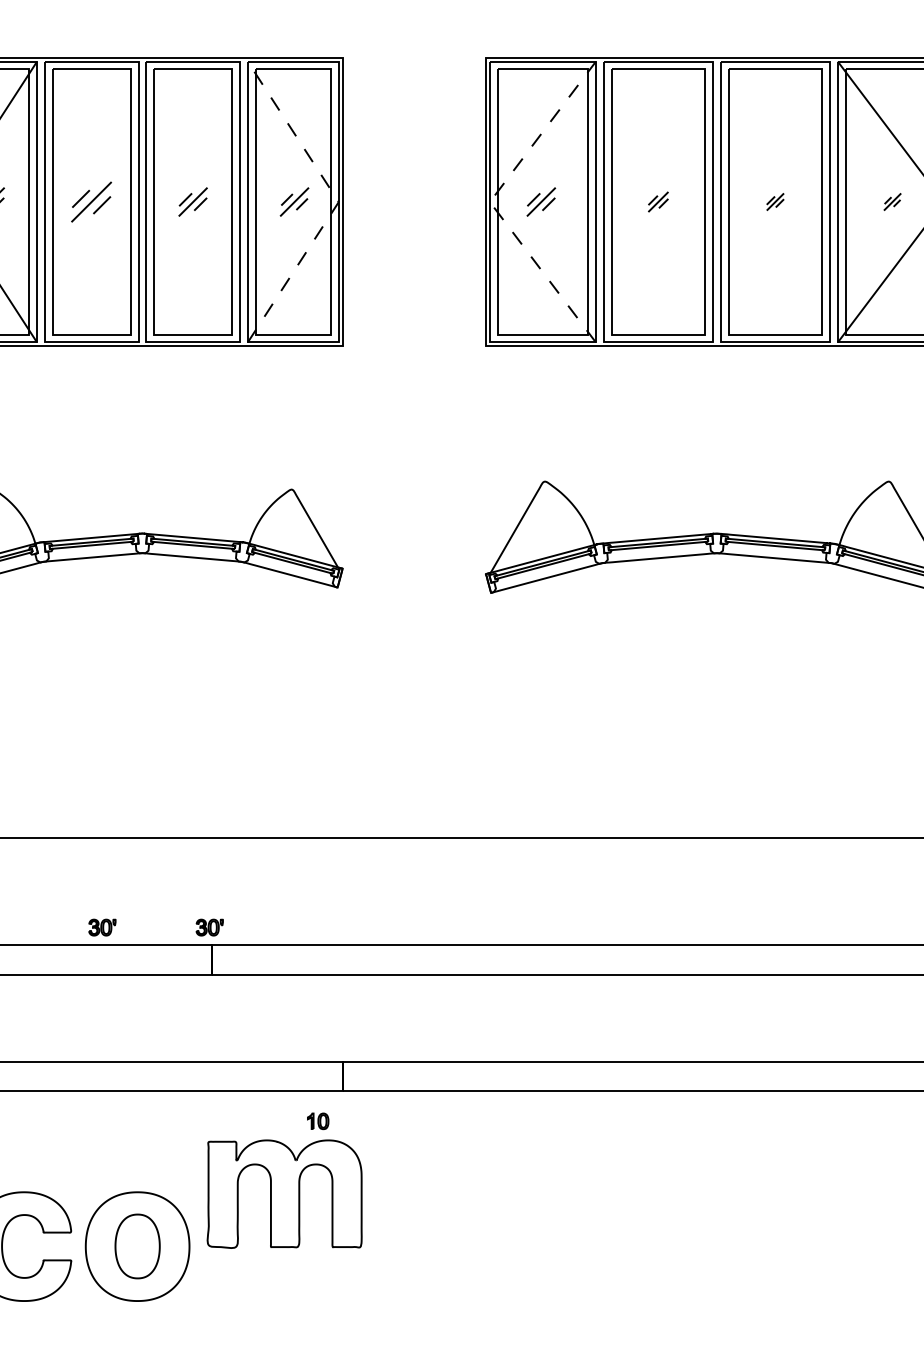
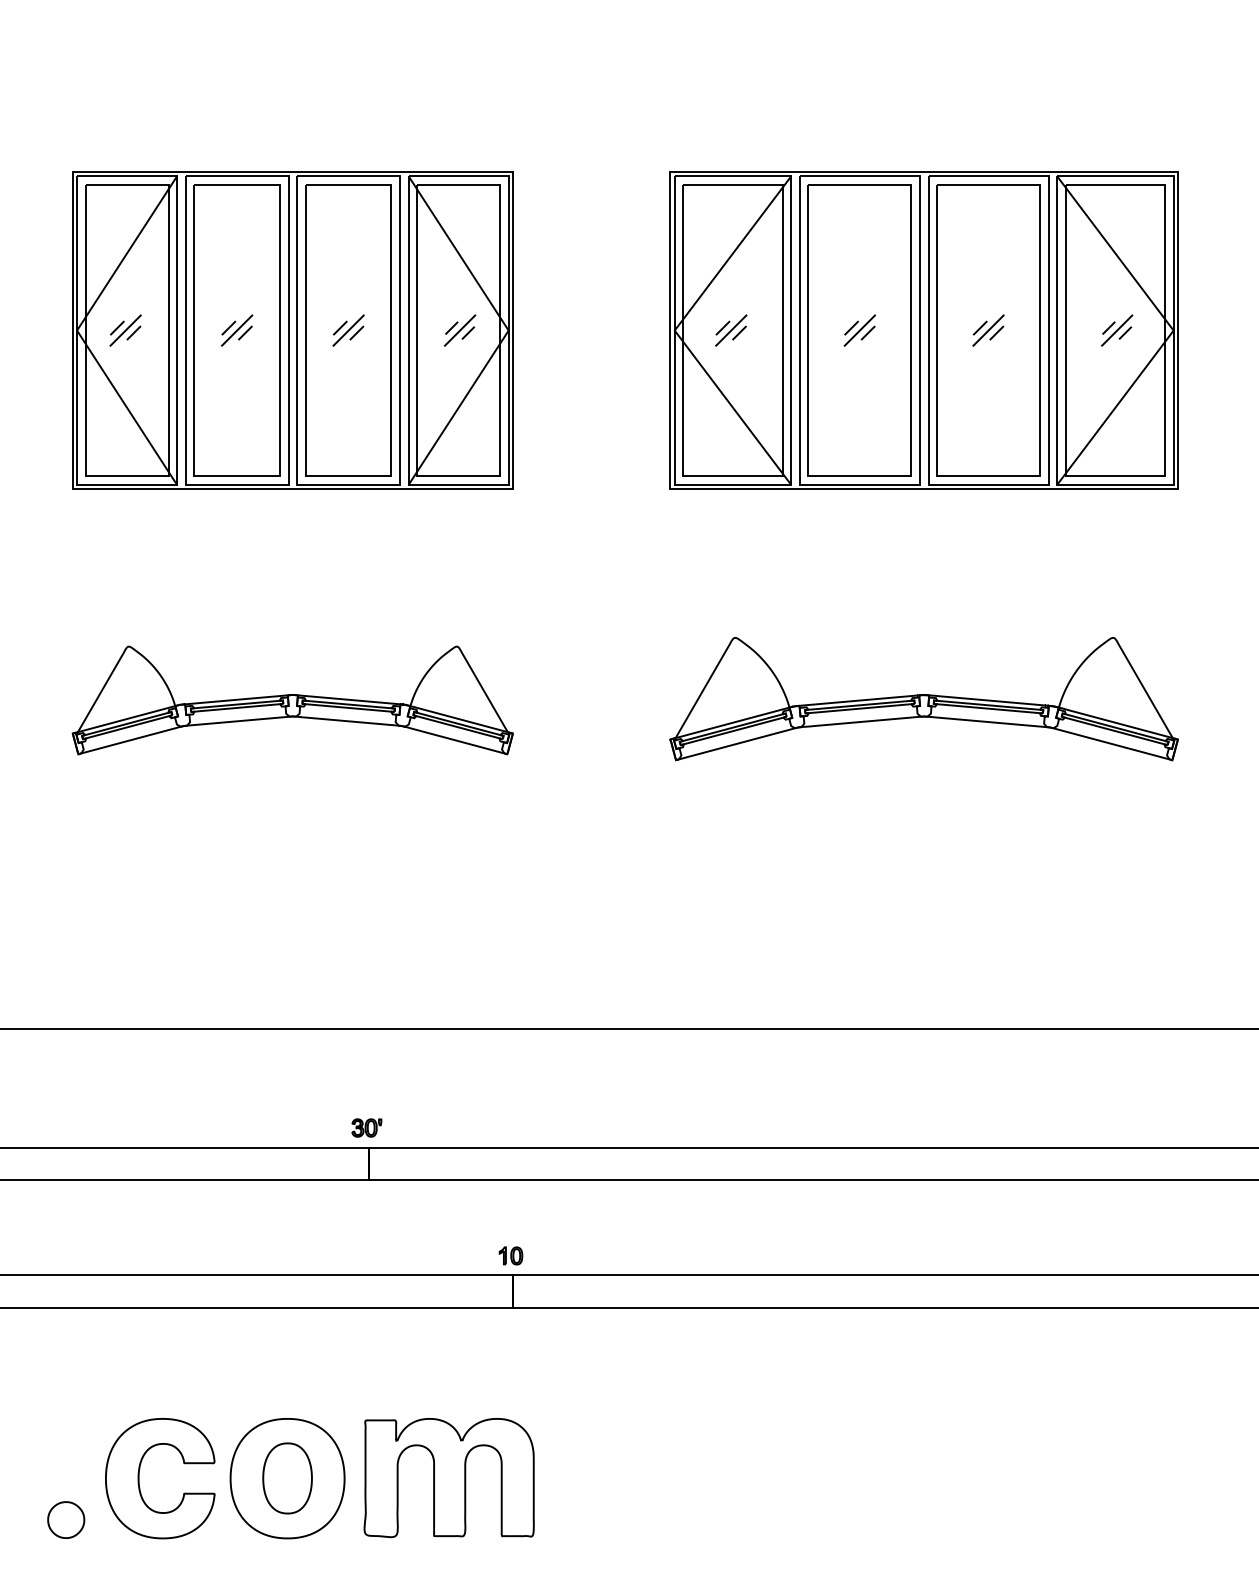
part: (92, 201) -> (237, 330), size x0.71
line: (338, 201) -> (508, 330), dashed -> solid
line: (489, 201) -> (674, 330), dashed -> solid
part: (658, 201) -> (859, 330), size x1.43
part: (775, 201) -> (988, 330), size x1.67
part: (892, 201) -> (1117, 330), size x1.67
part: (102, 927) -> (248, 1127), removed
part: (317, 1120) -> (510, 1255), moved
part: (284, 1194) -> (448, 1478), moved

